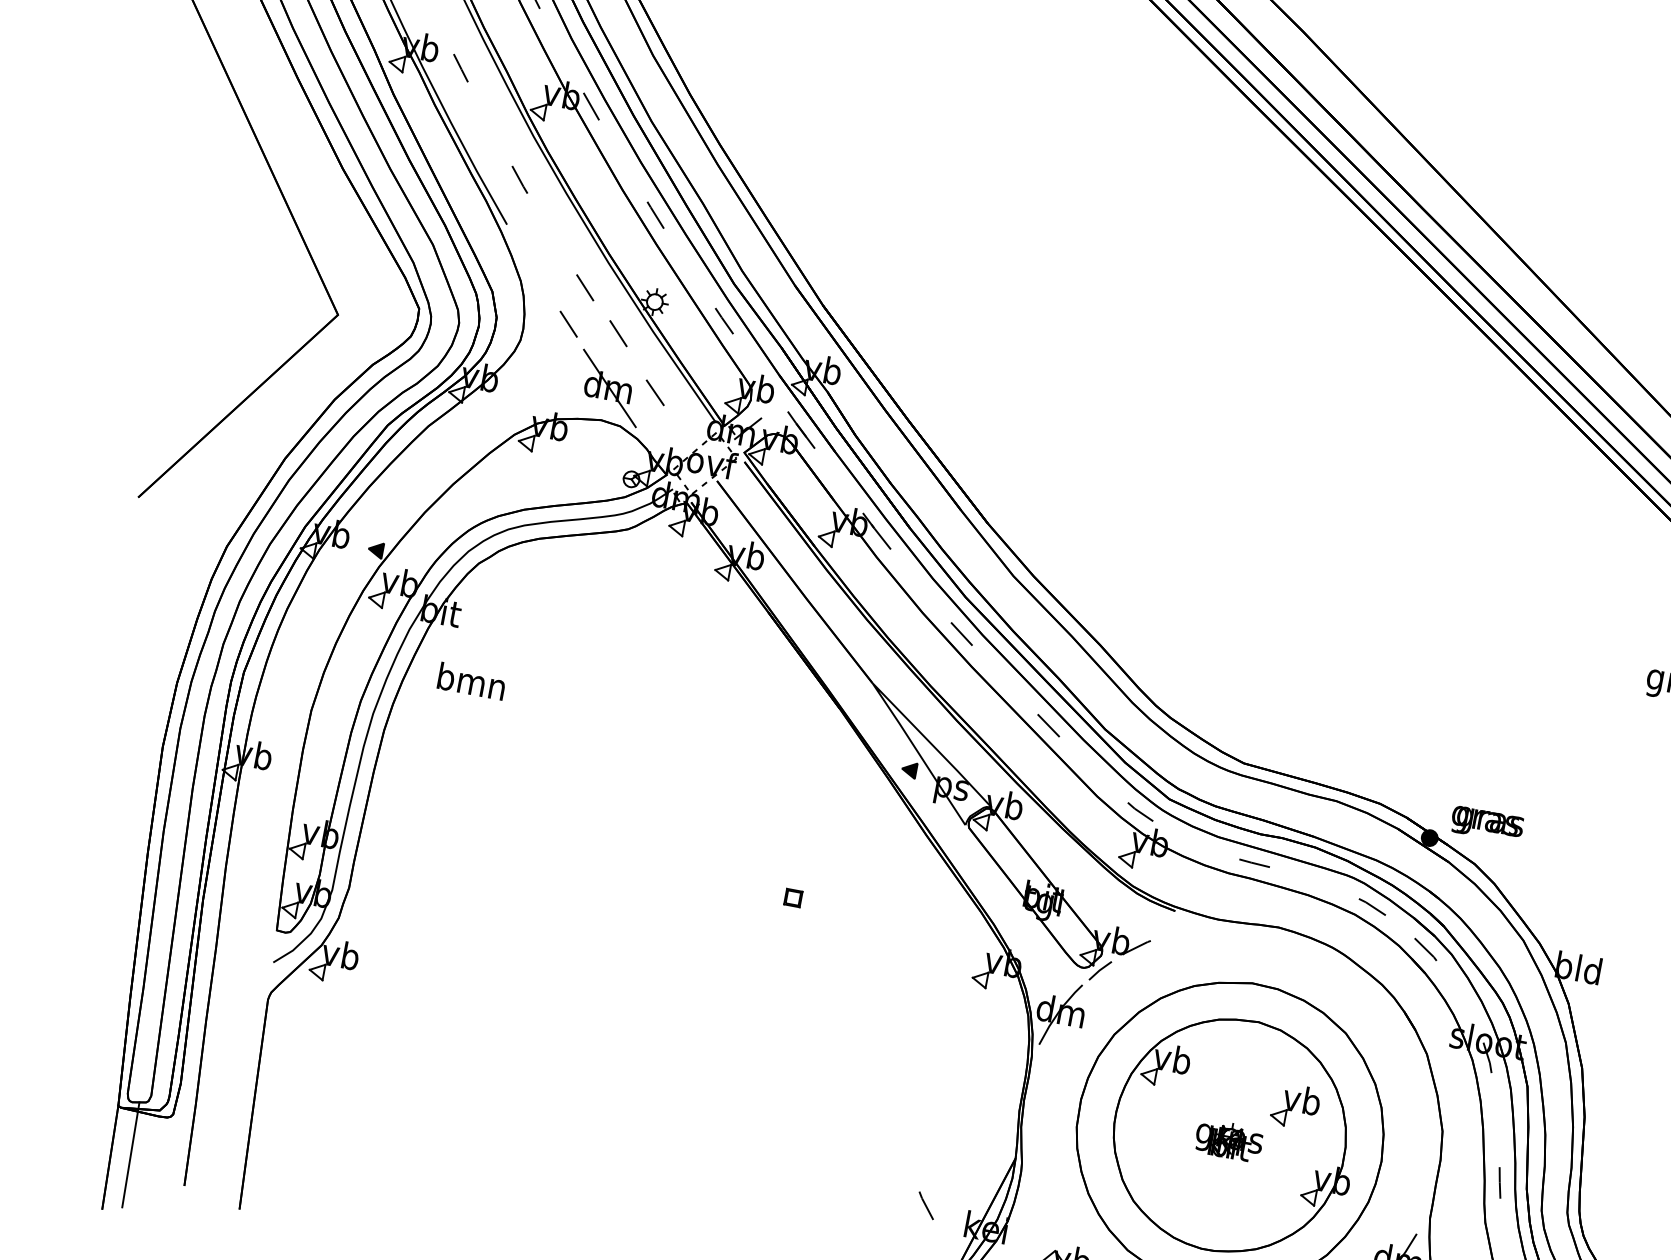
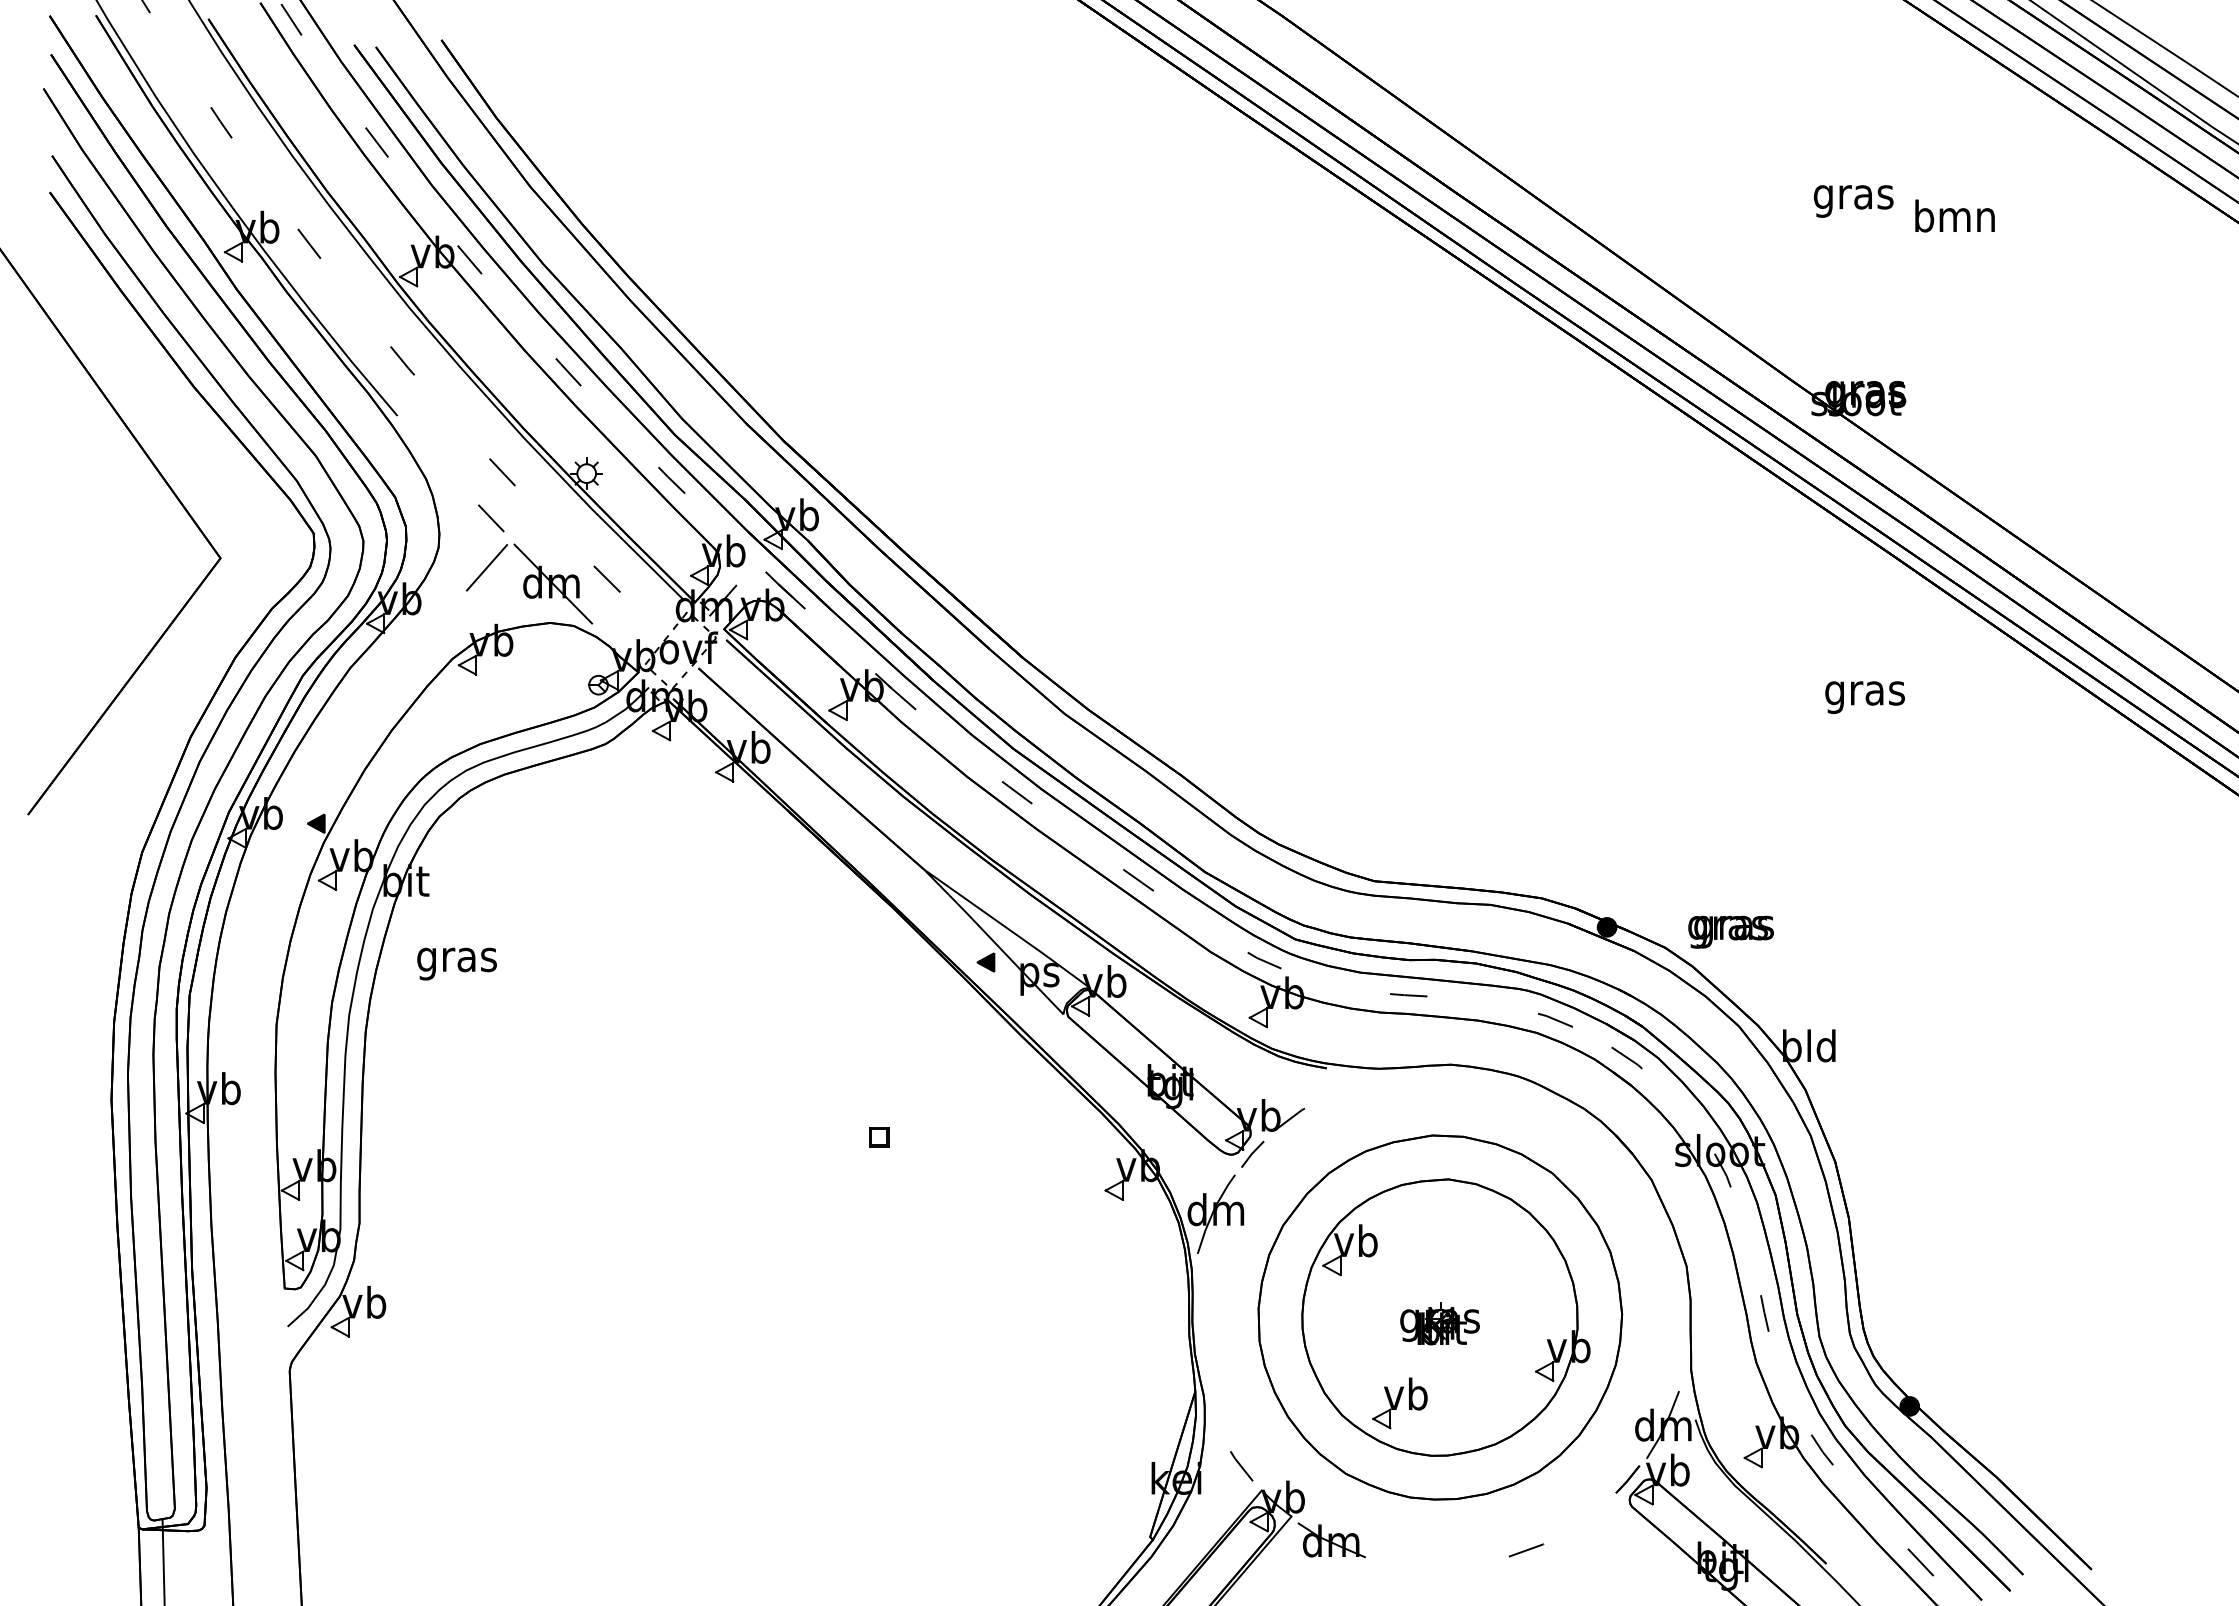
line: (618, 333) -> (551, 518), removed
line: (557, 364) -> (487, 567), added
text: (470, 684) -> (456, 959), bmn -> gras
text: (1486, 824) -> (1730, 931), moved
part: (1295, 1106) -> (1399, 1403), moved
line: (926, 1205) -> (1241, 1466), moved

